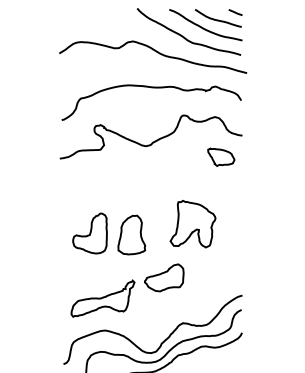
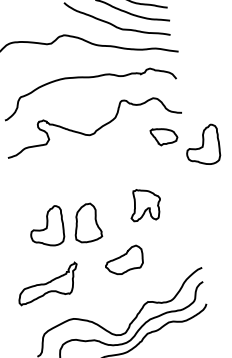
part: (258, 171) -> (202, 145), added
part: (192, 224) -> (144, 205), size x0.7
part: (102, 298) -> (47, 283), moved

